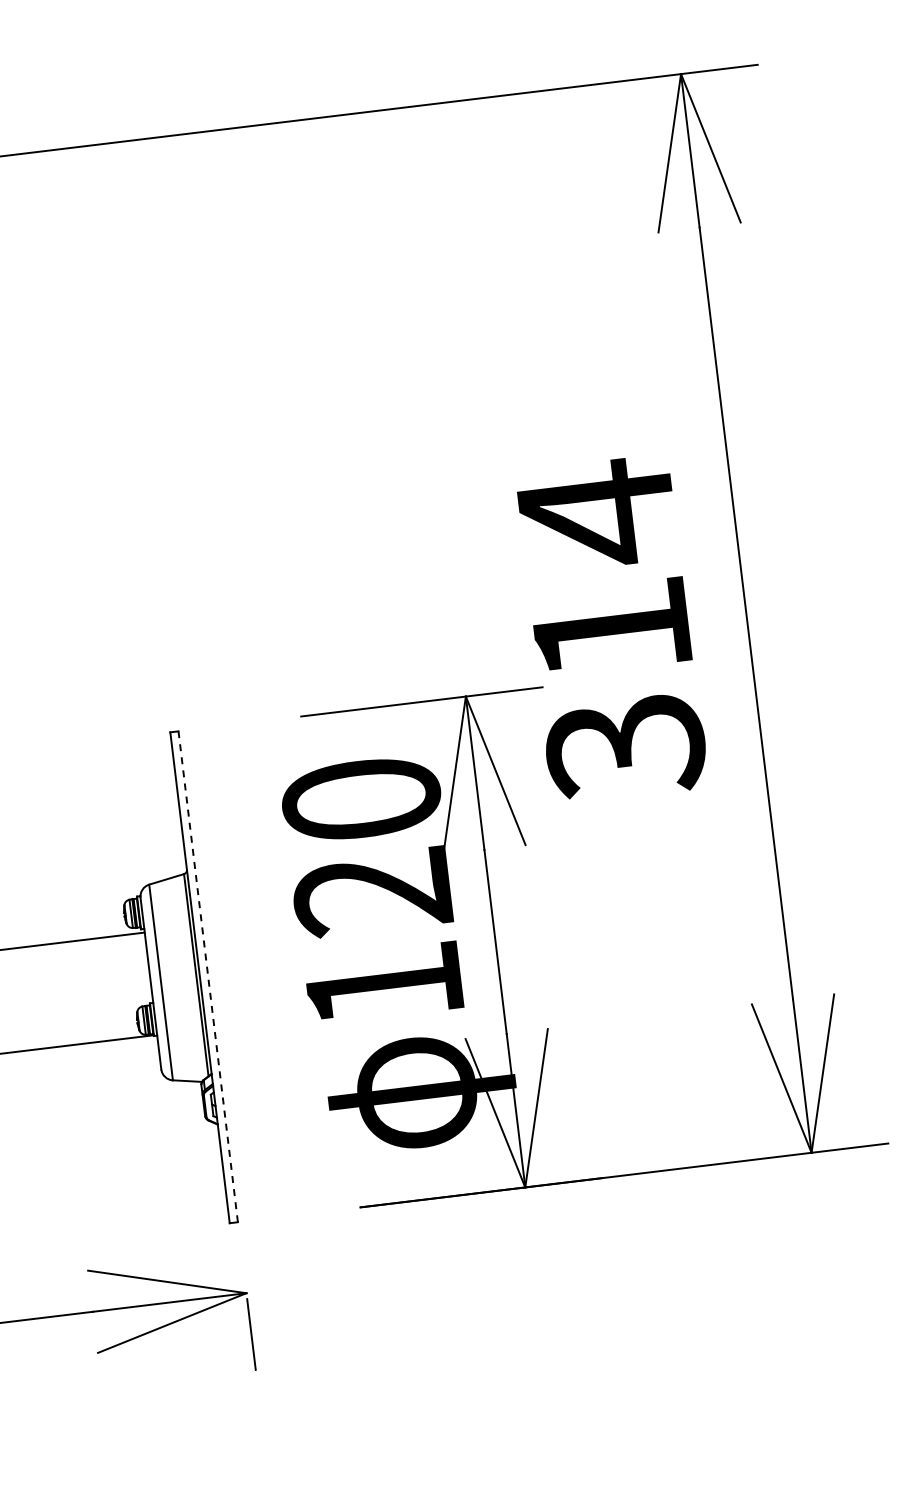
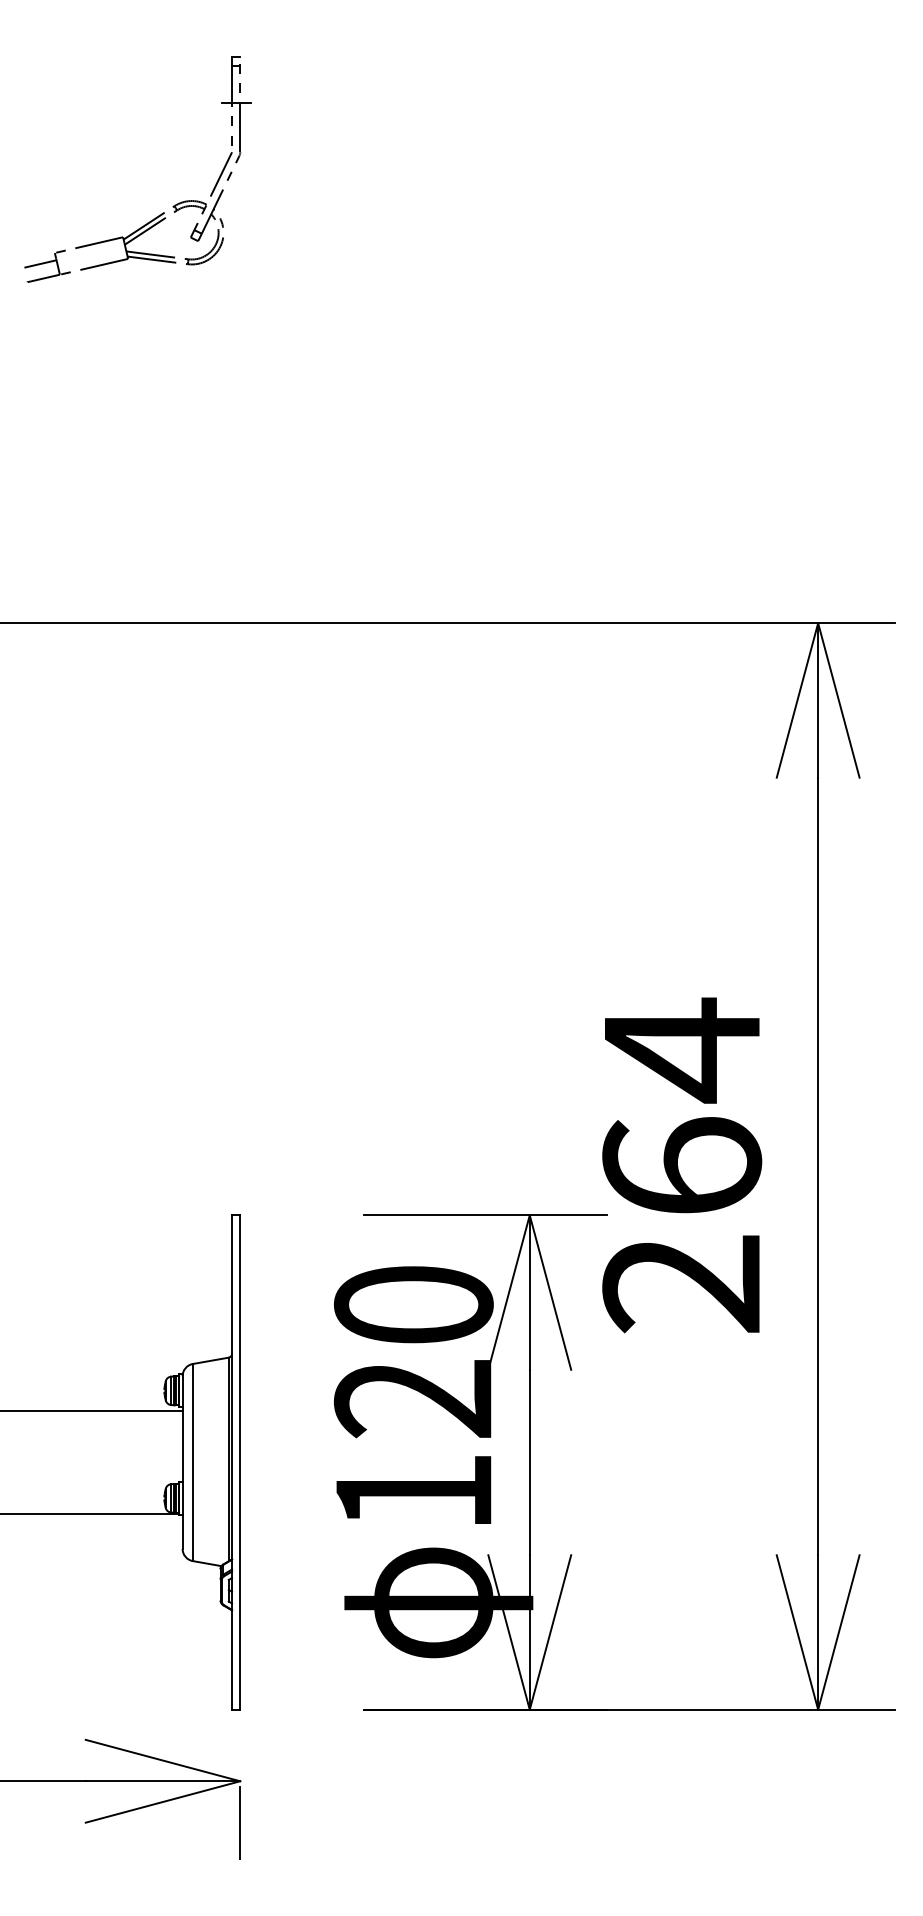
text: (618, 689) -> (682, 1226), 314 -> 264
line: (208, 976) -> (240, 1462), dashed -> solid

